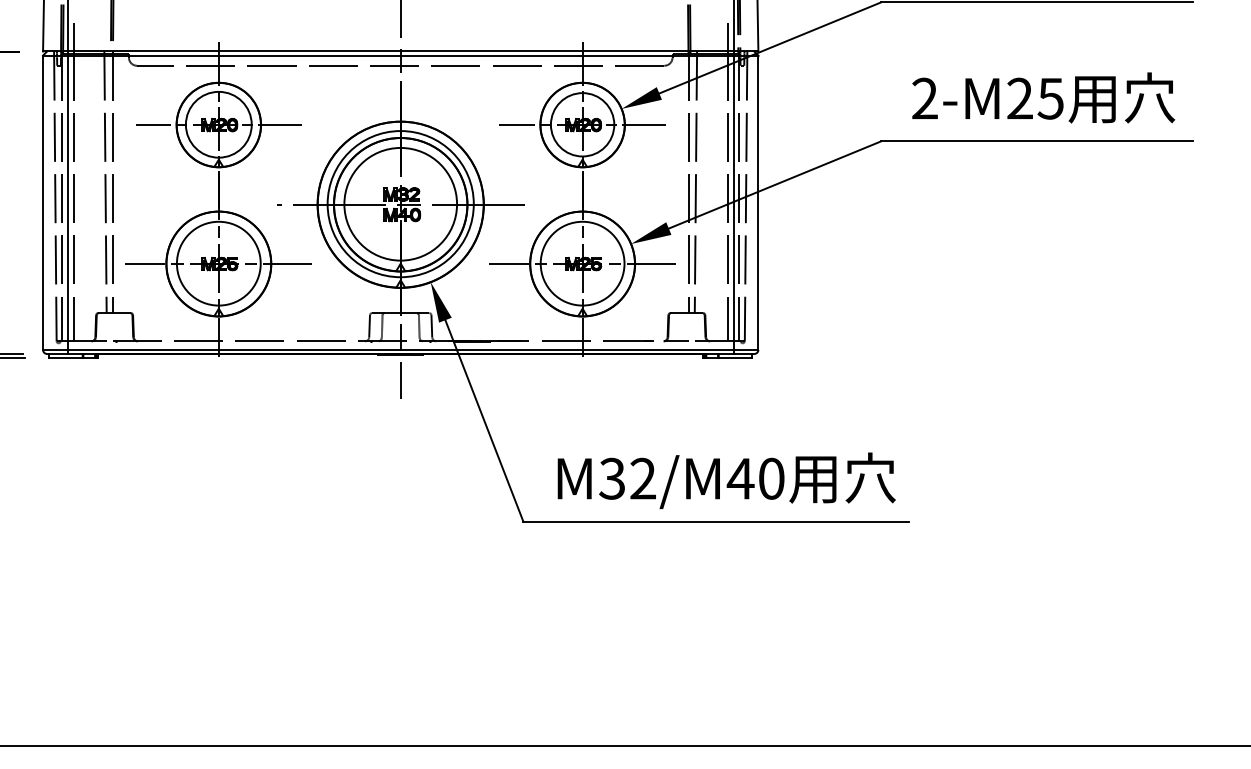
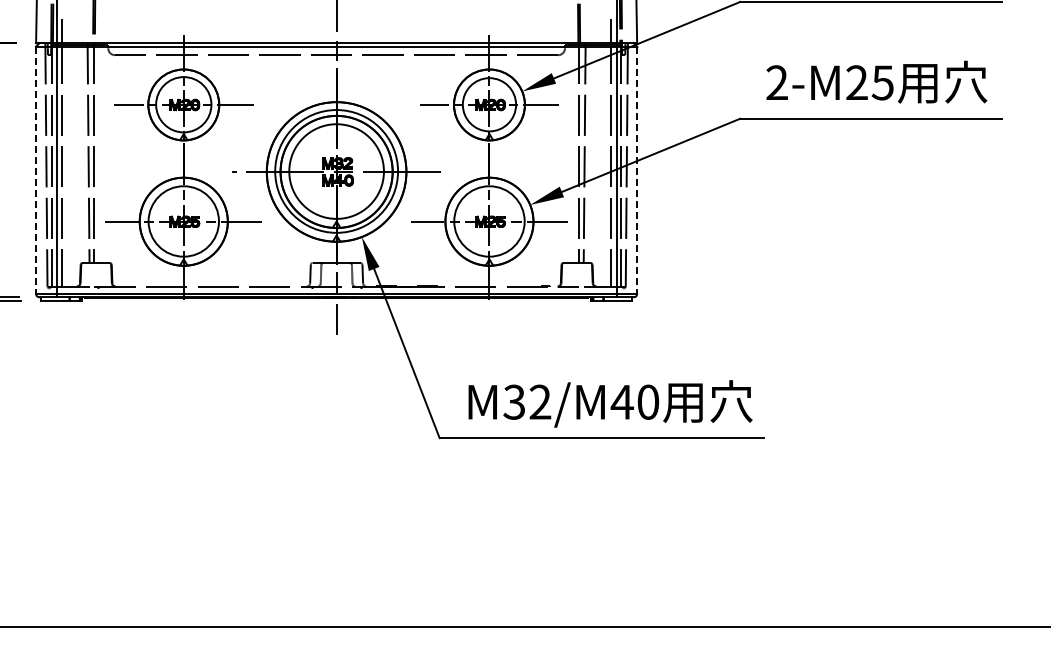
line: (43, 203) -> (36, 170), solid -> dashed
line: (758, 203) -> (637, 170), solid -> dashed

